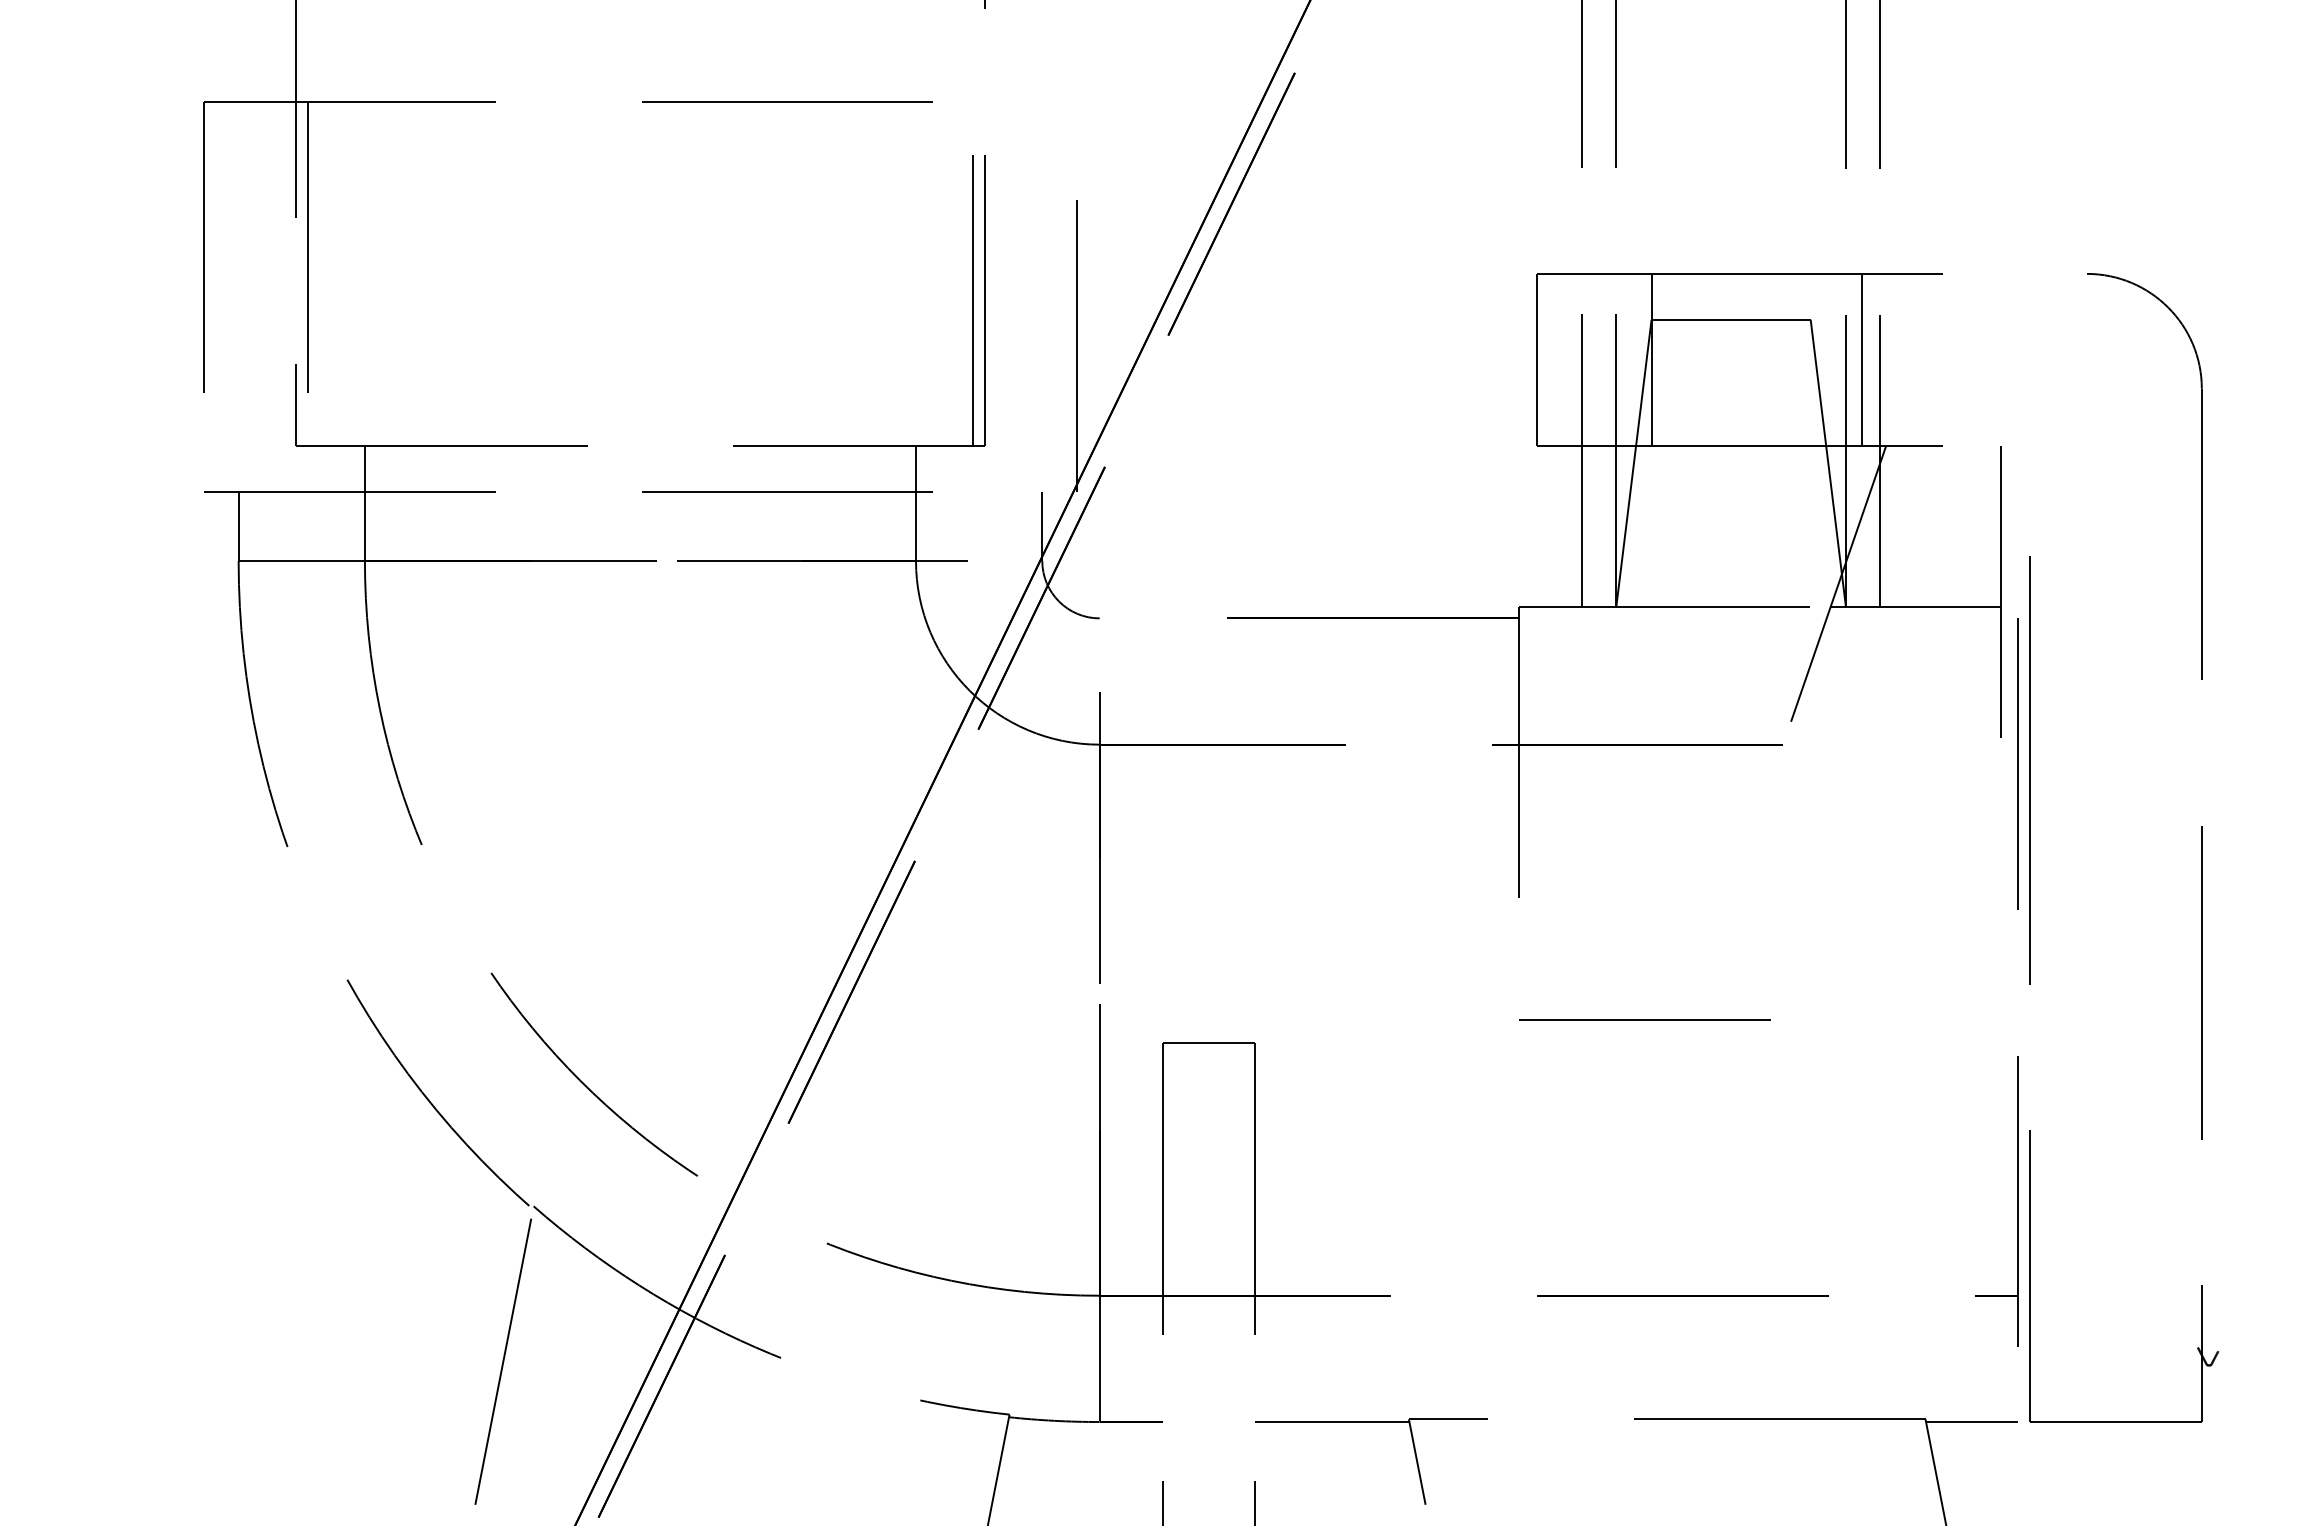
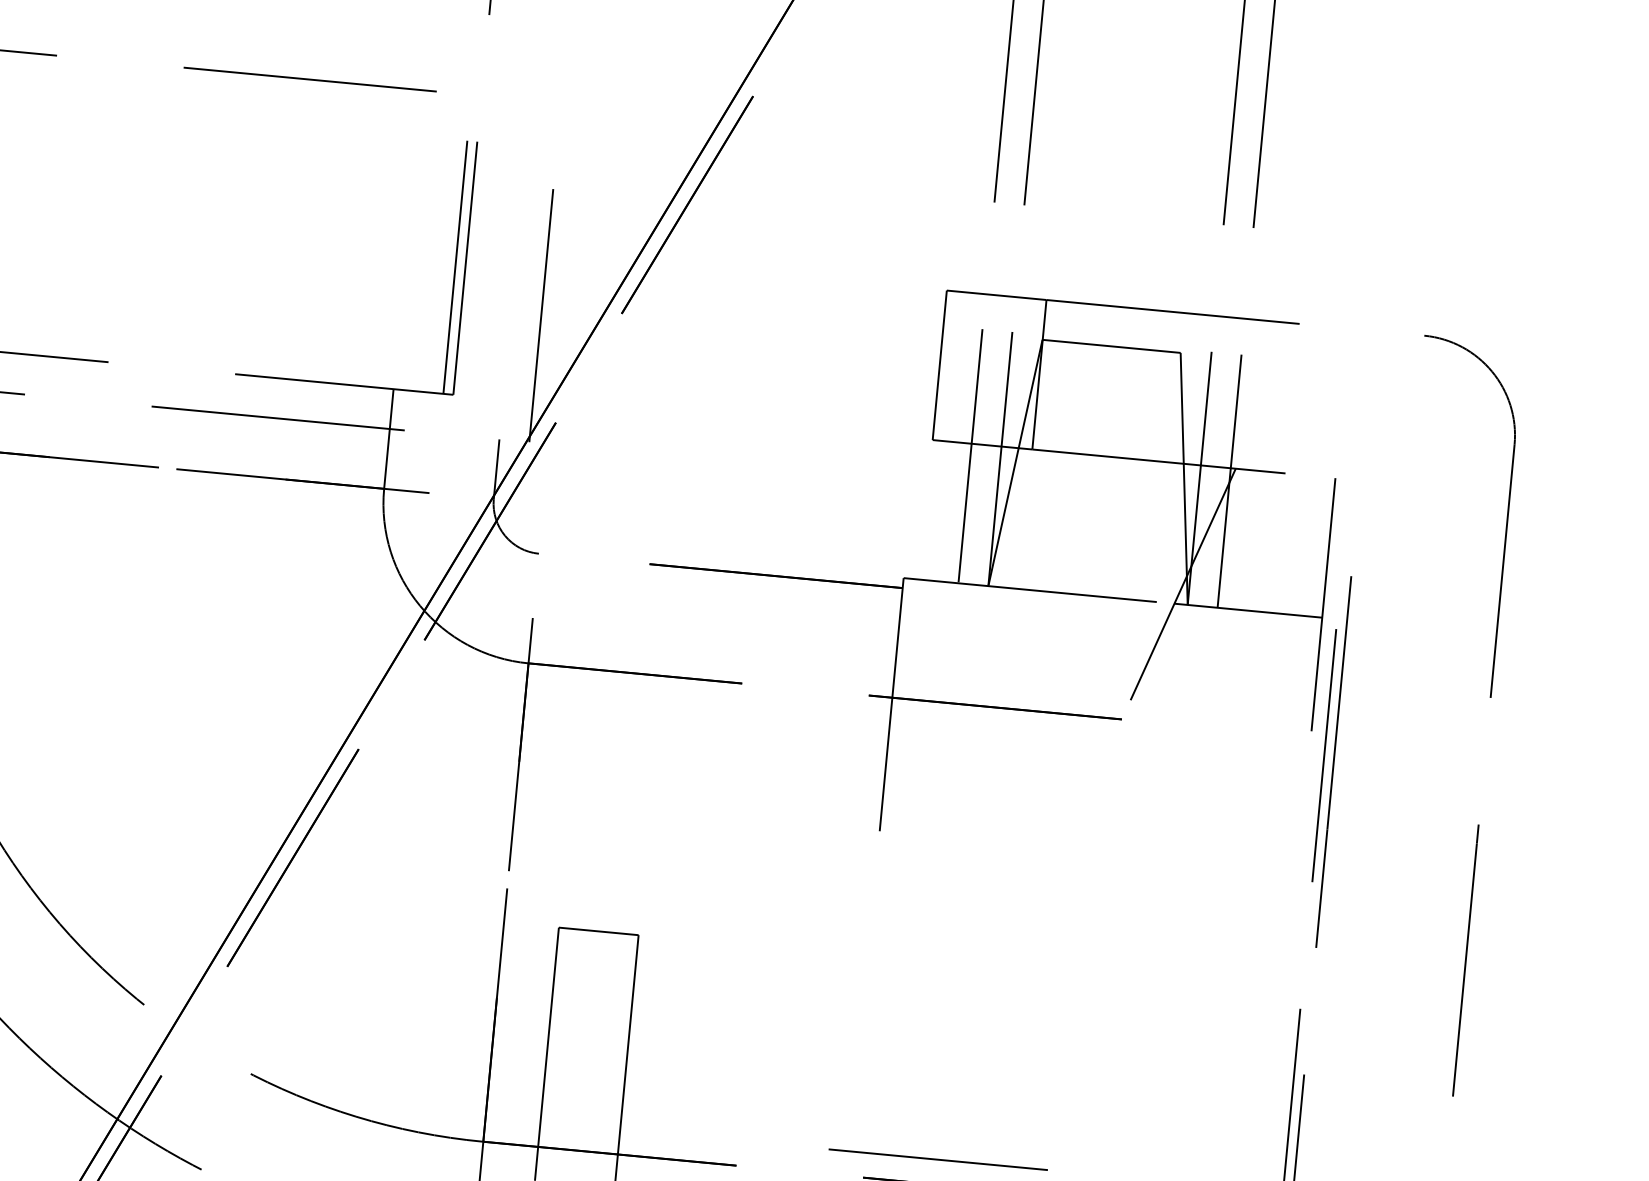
line: (1861, 359) -> (1221, 391), removed
line: (1644, 1019) -> (937, 1159), moved

